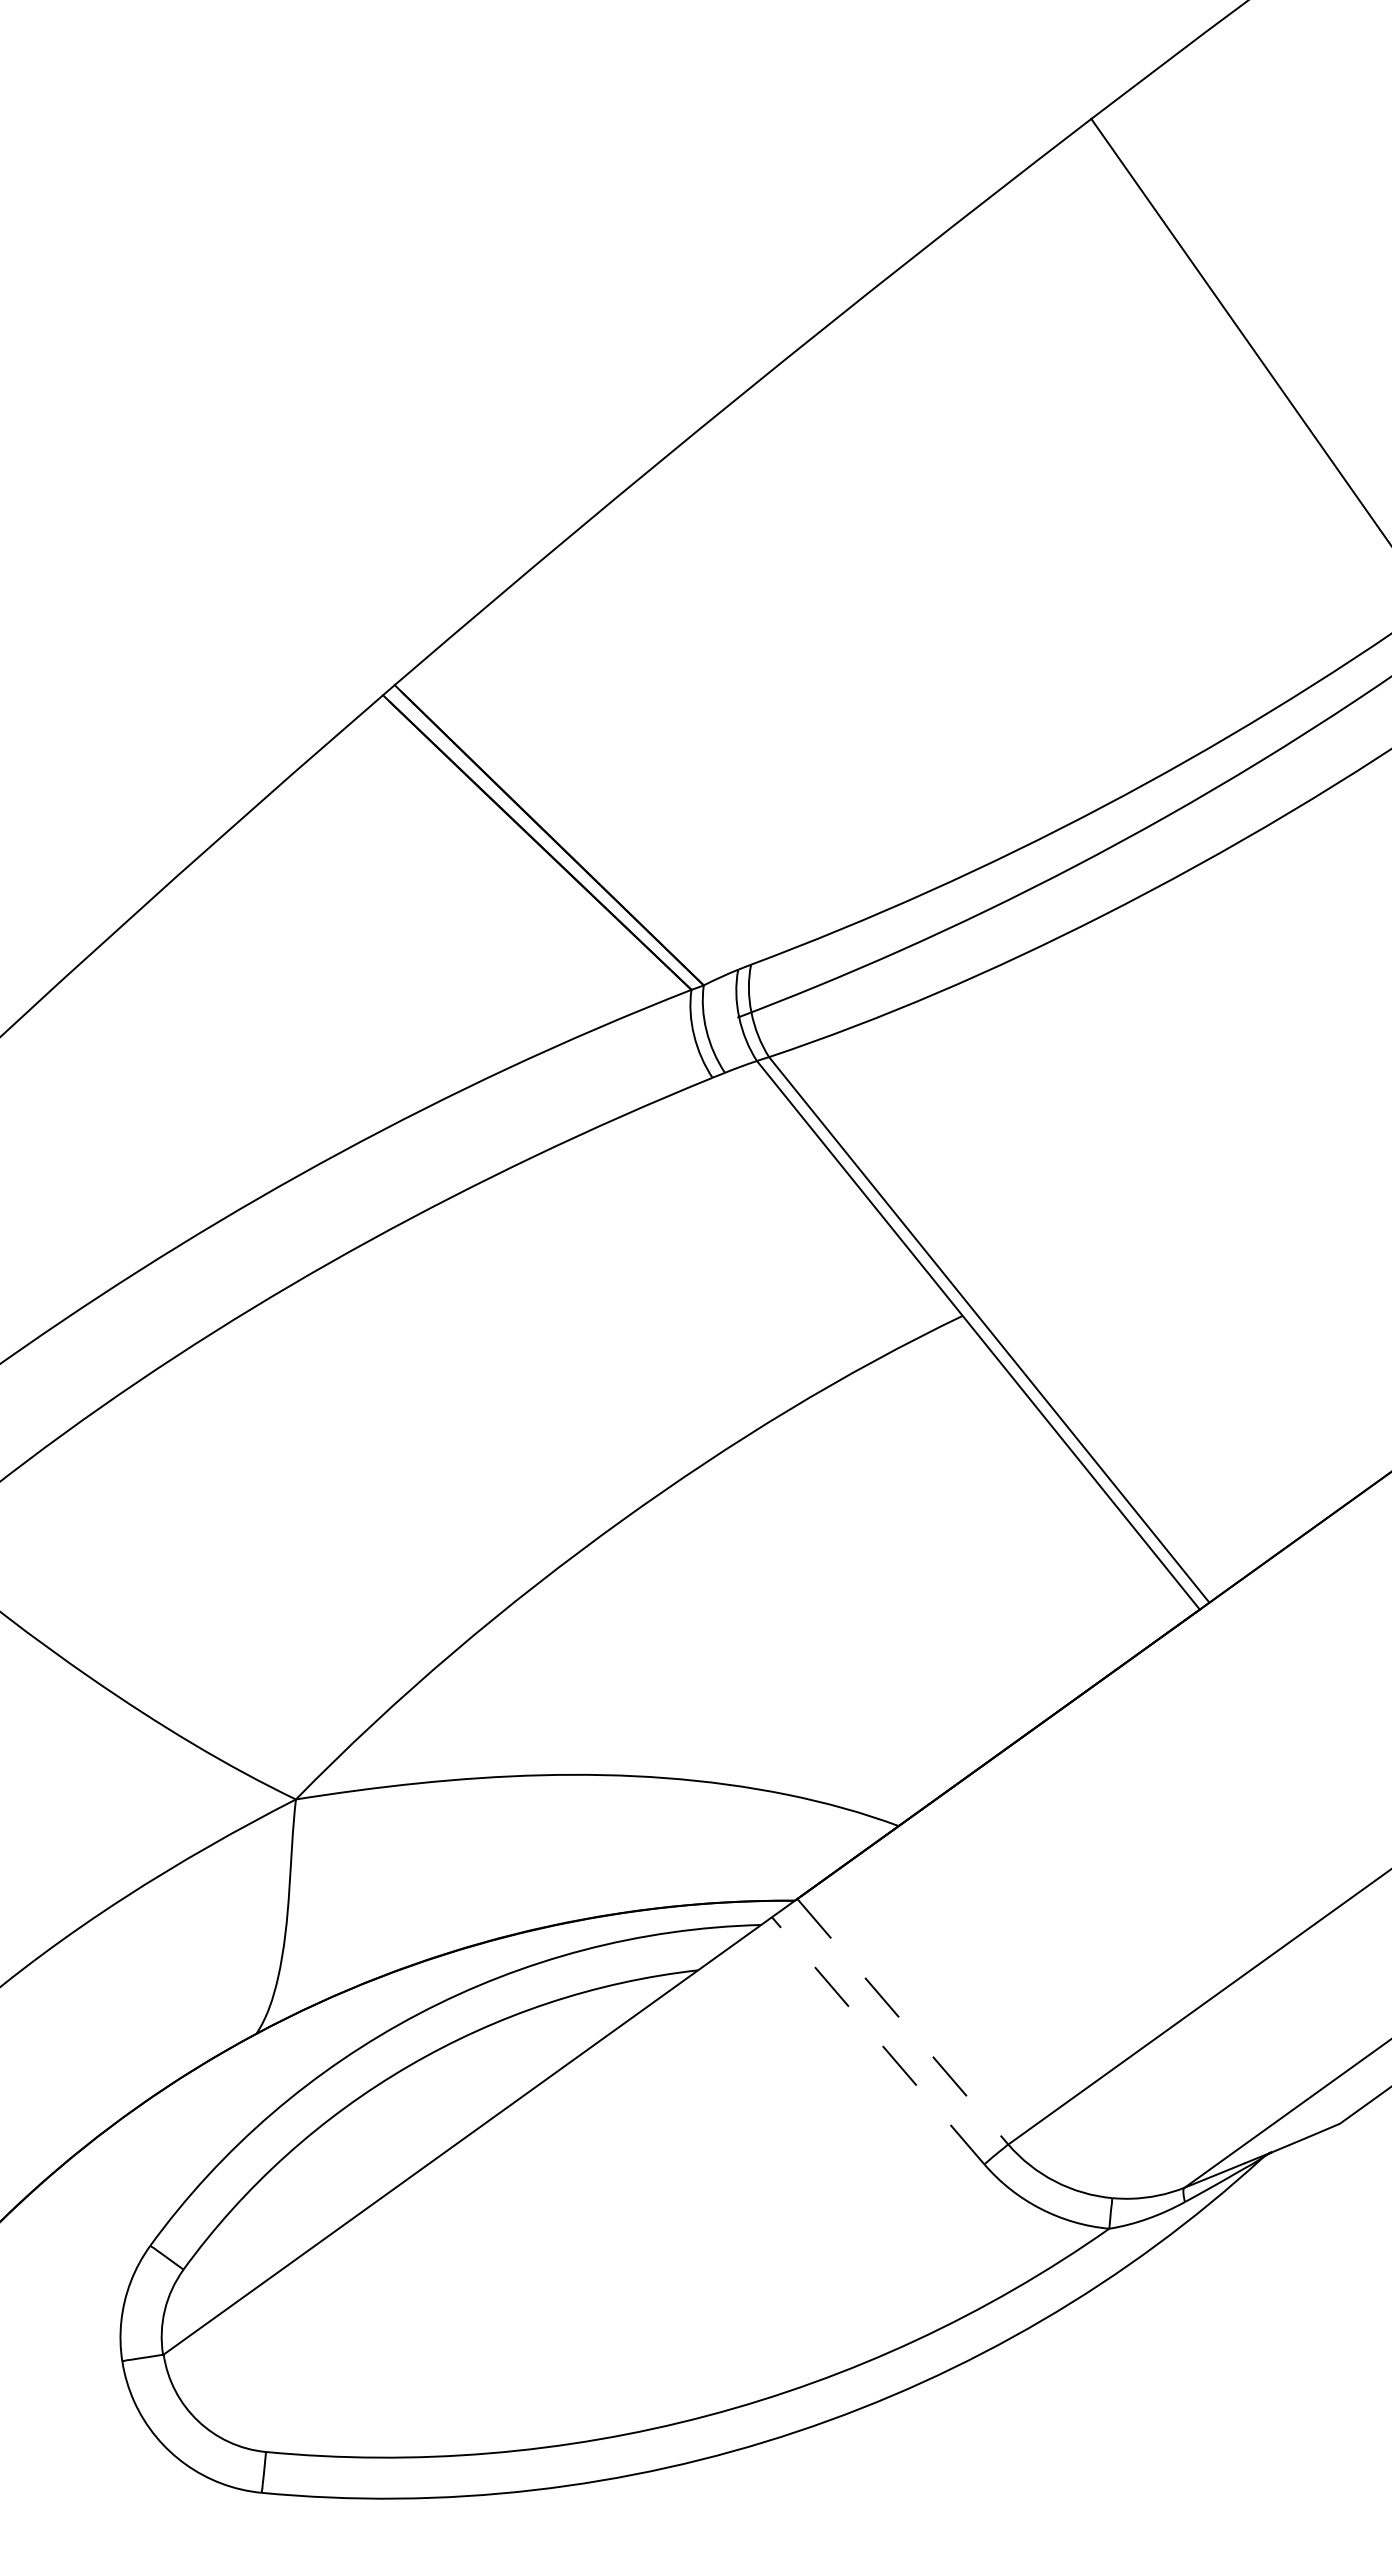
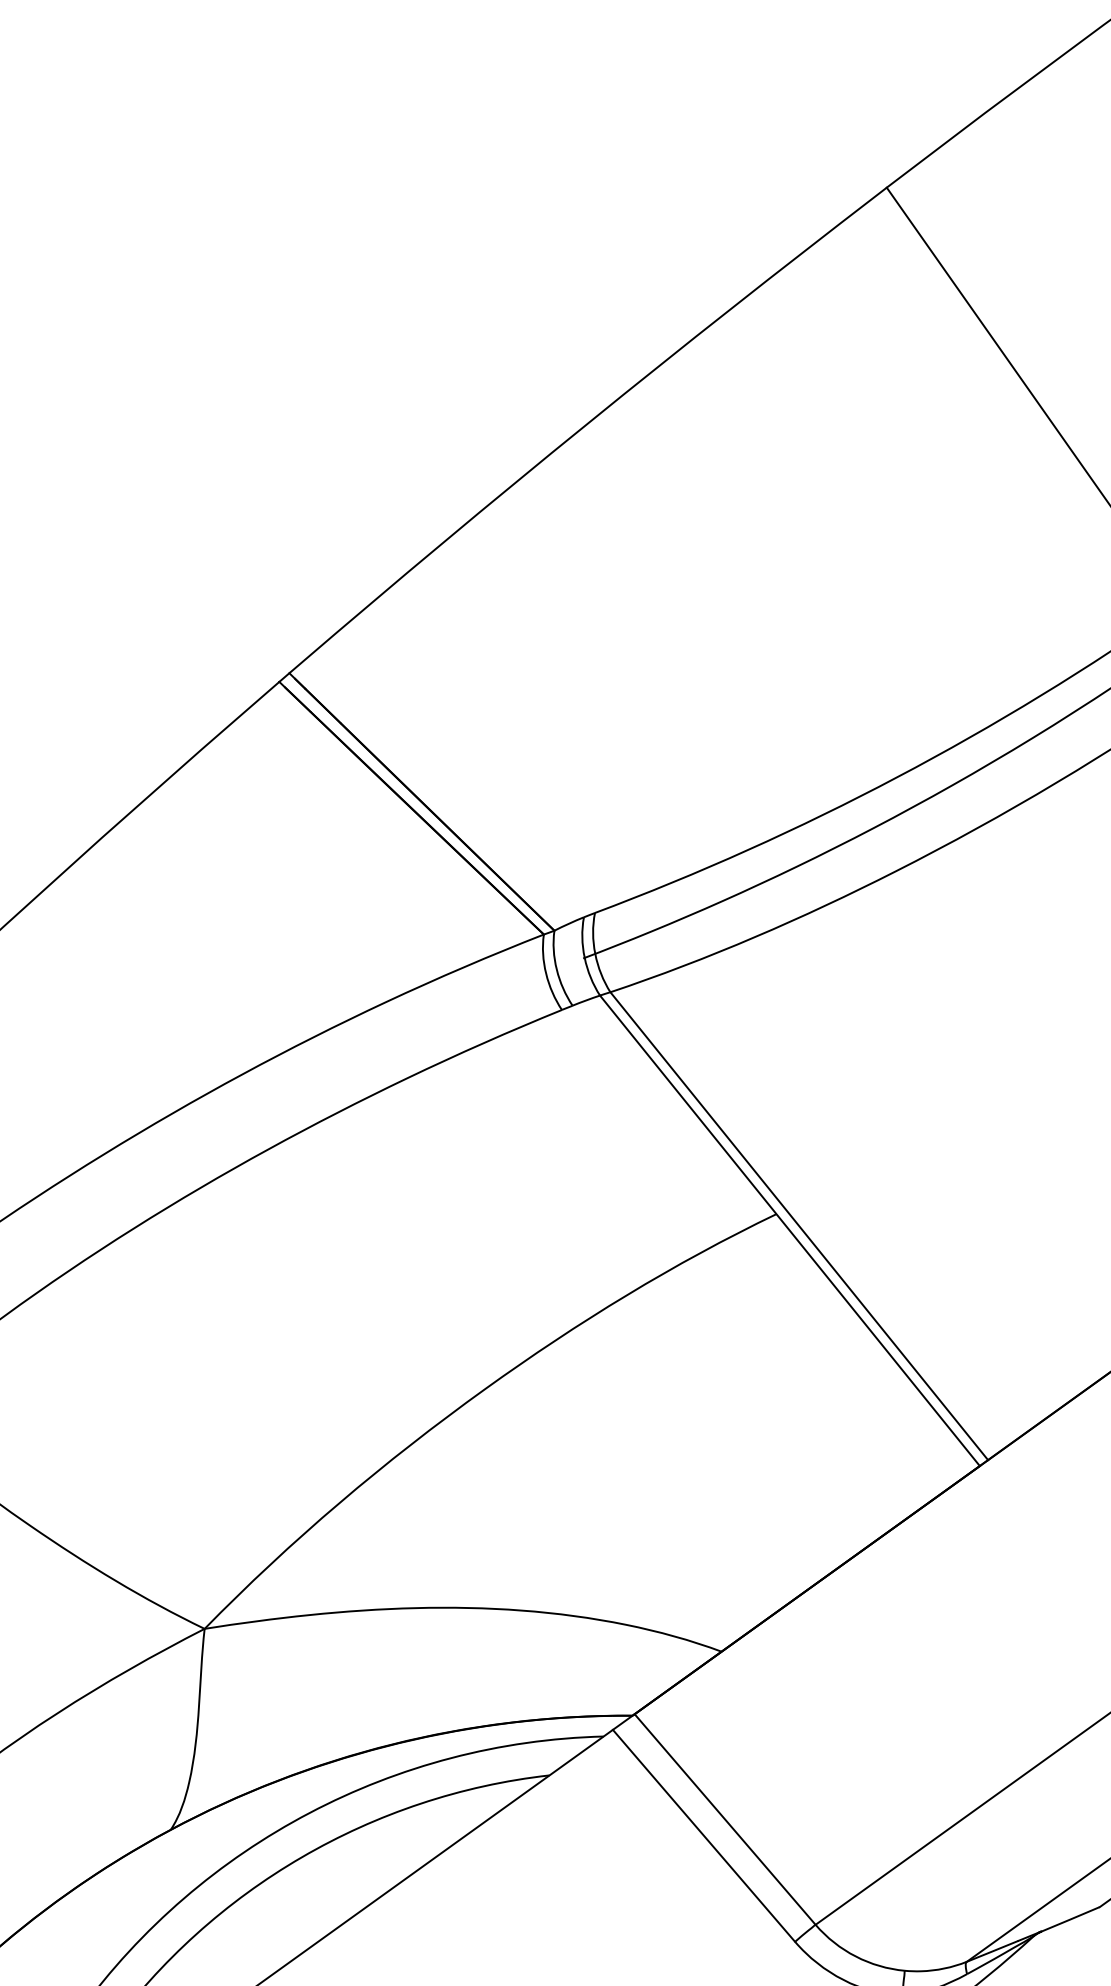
line: (902, 2021) -> (724, 1819), dashed -> solid
line: (878, 2040) -> (704, 1835), dashed -> solid

